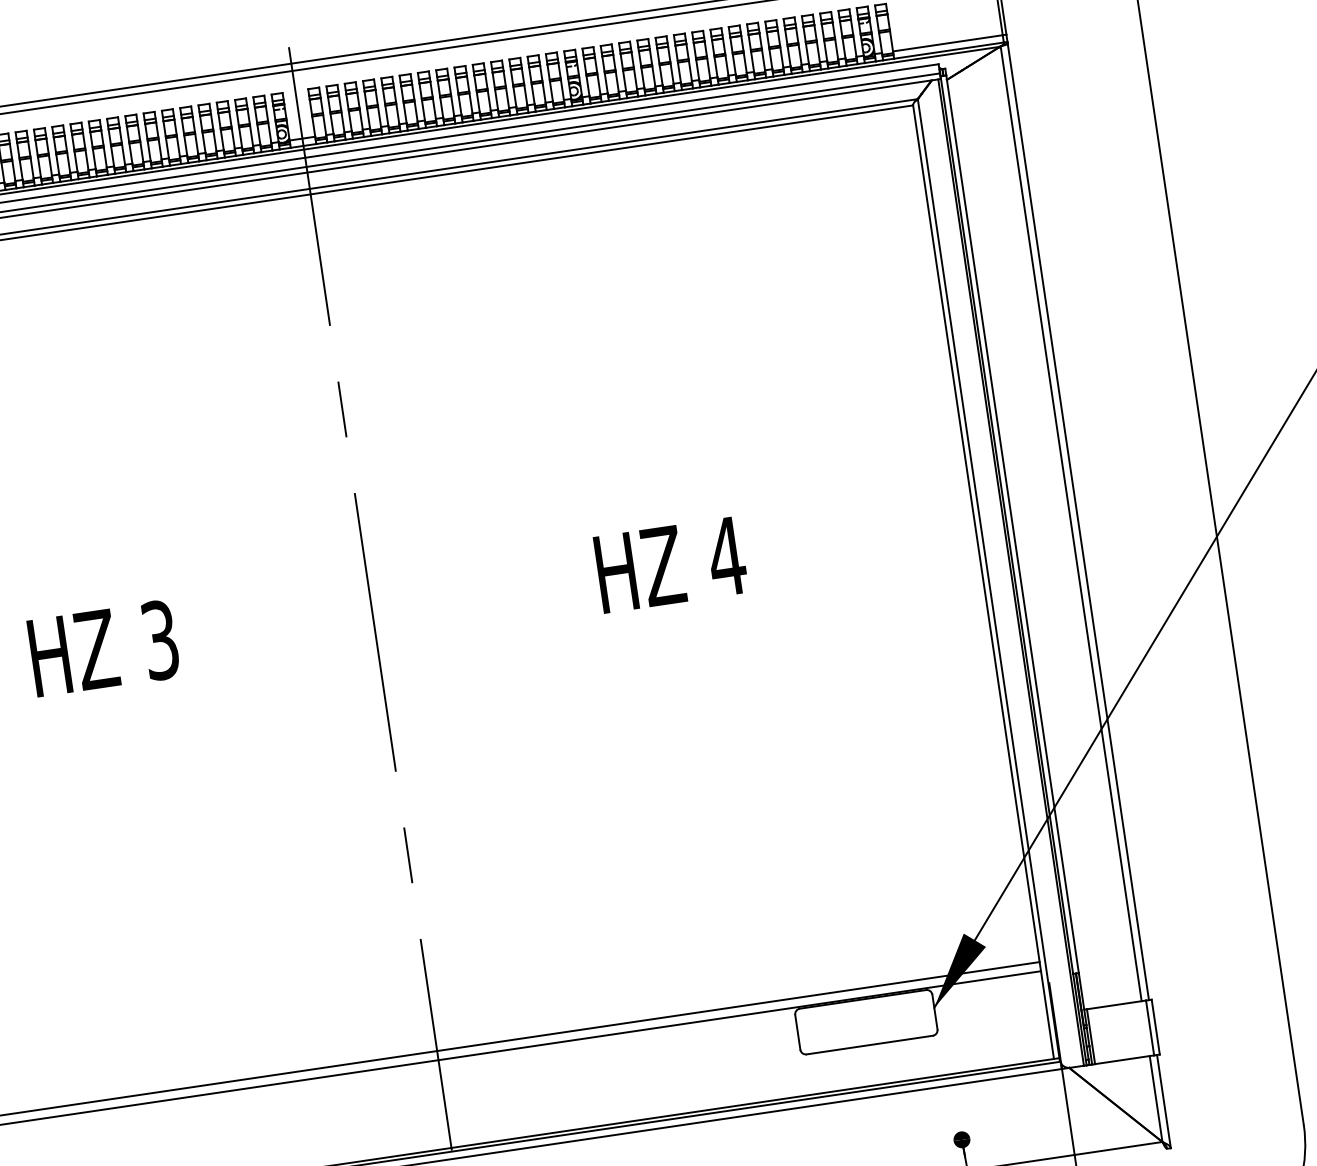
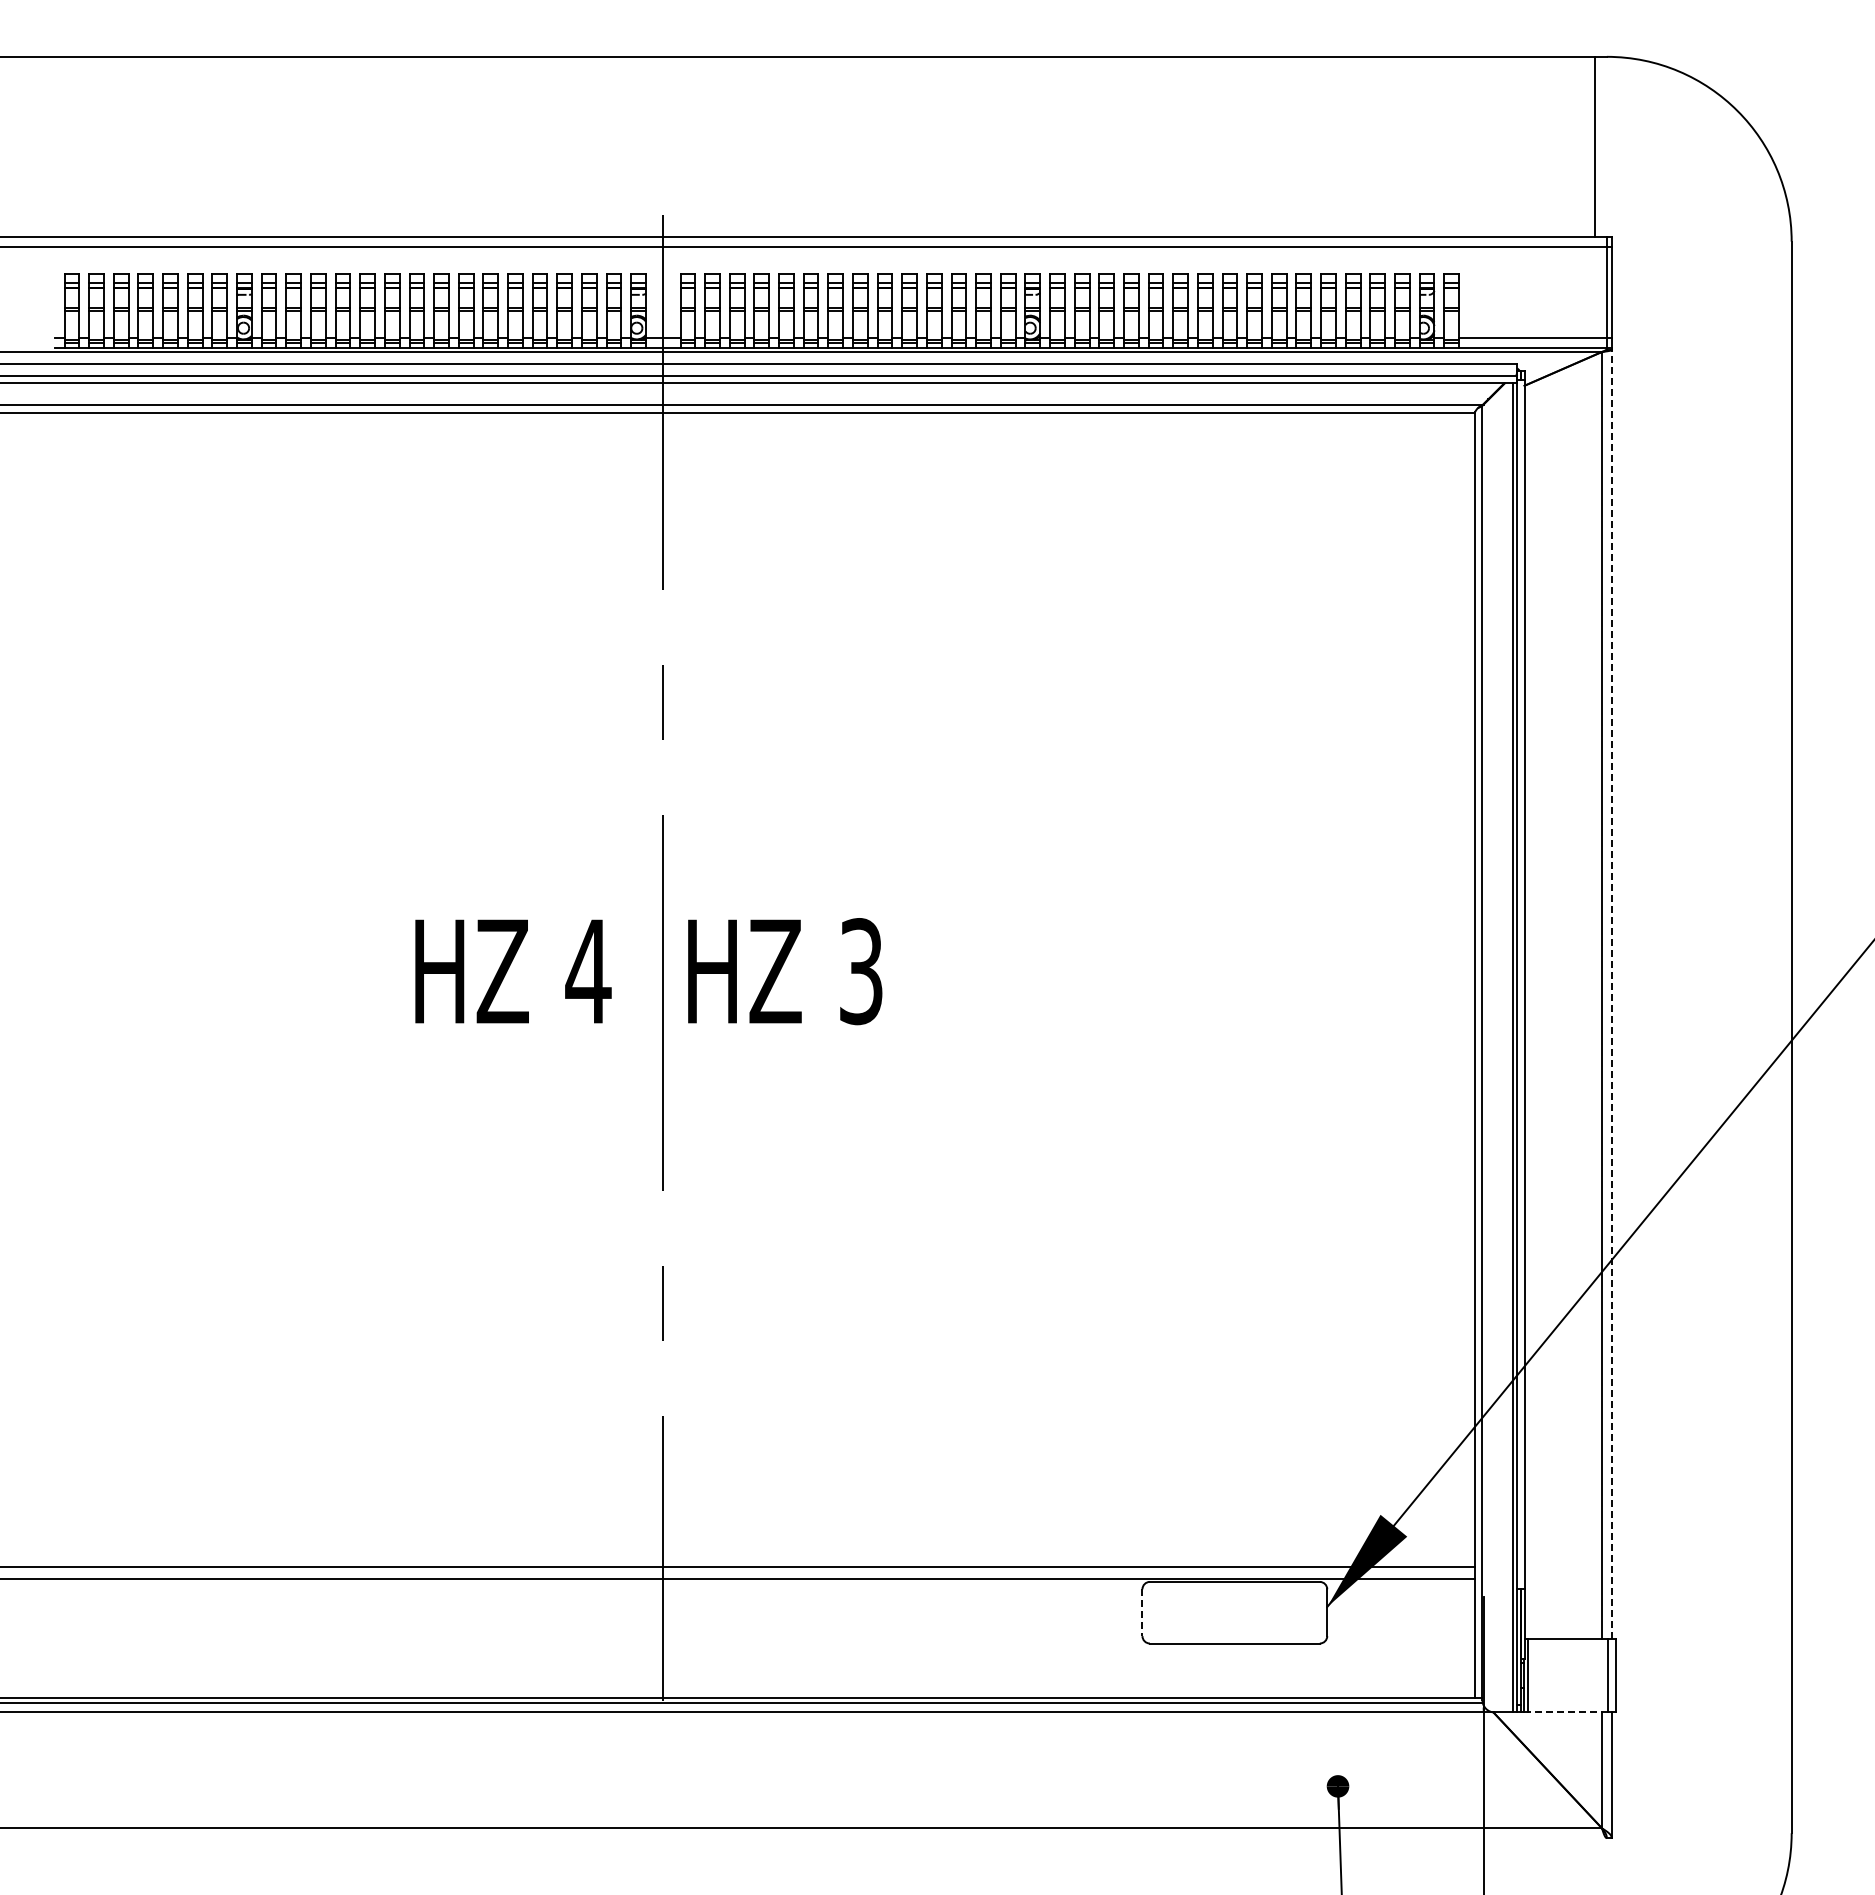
line: (1078, 521) -> (1611, 993), solid -> dashed
text: (671, 564) -> (513, 971), moved
text: (104, 648) -> (785, 971), moved
line: (797, 1032) -> (1142, 1613), solid -> dashed
line: (1124, 1059) -> (1568, 1712), solid -> dashed

